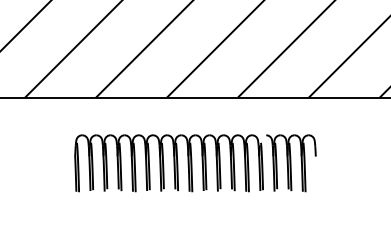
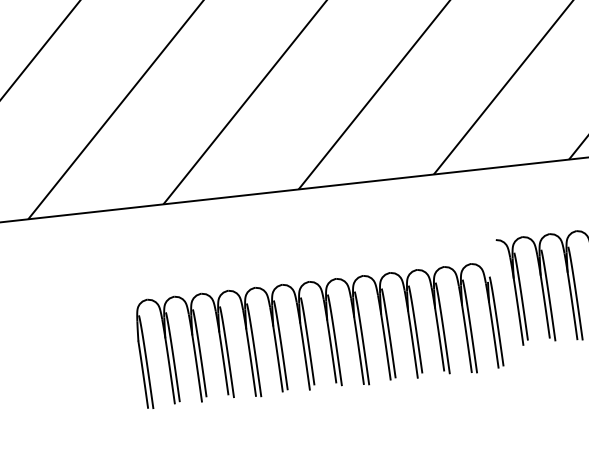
part: (168, 163) -> (317, 335), moved

